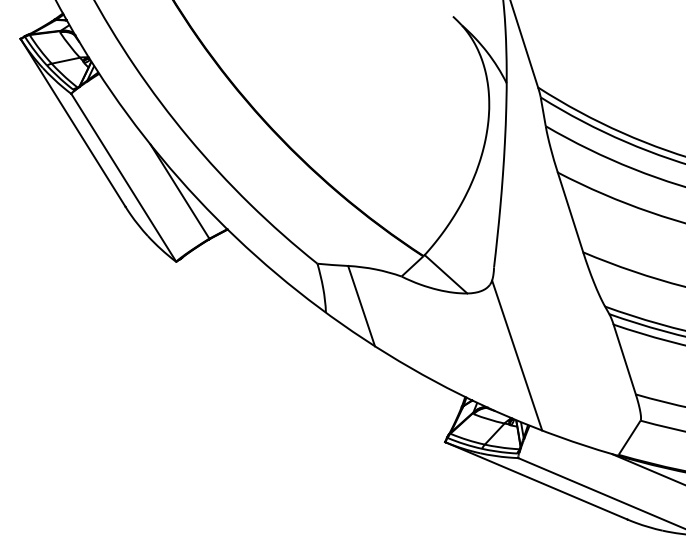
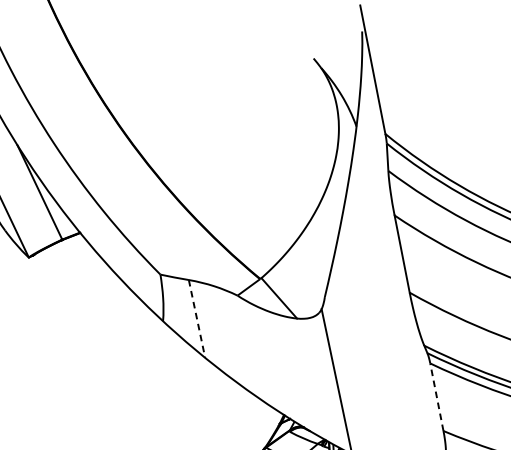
line: (361, 306) -> (196, 319), solid -> dashed
line: (624, 359) -> (436, 397), solid -> dashed

